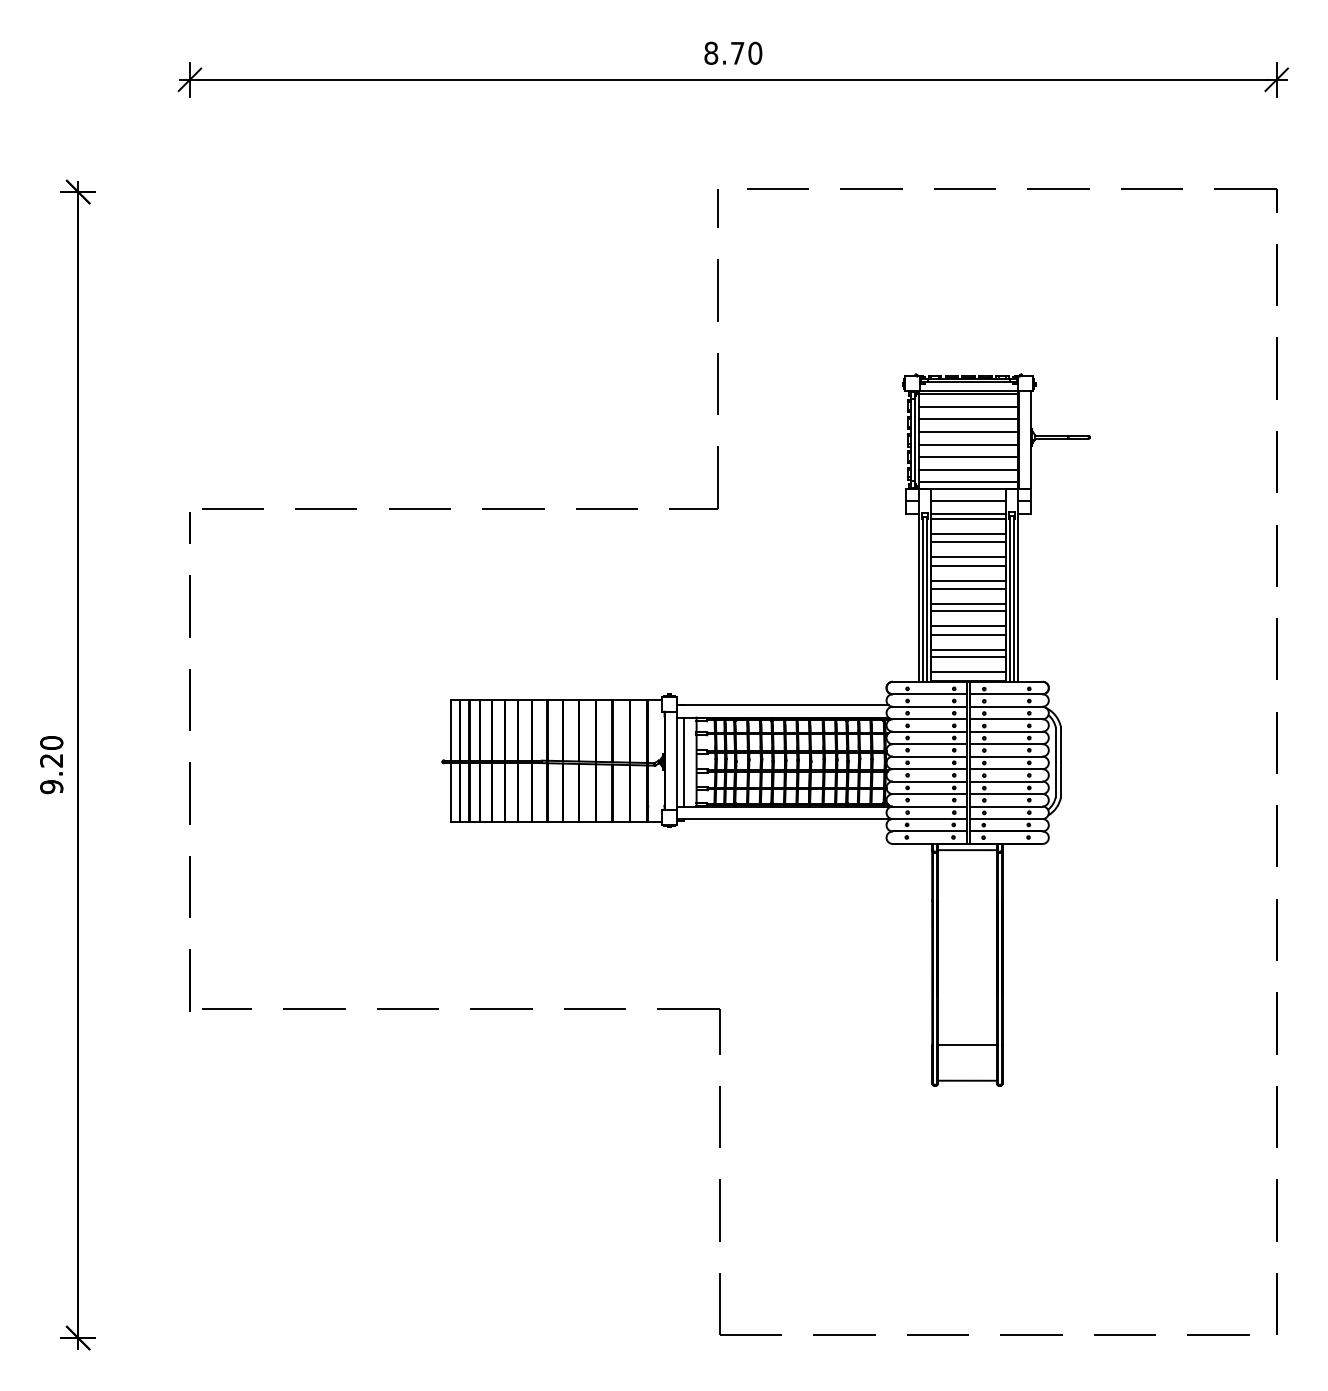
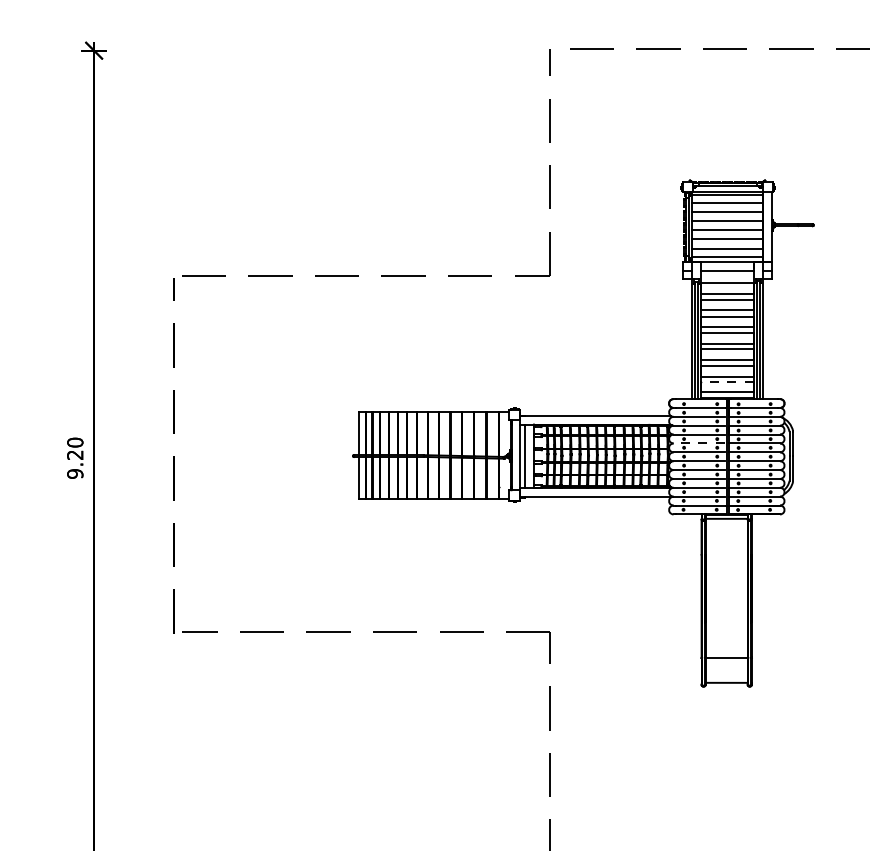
line: (968, 513) -> (727, 279), removed
line: (968, 657) -> (727, 381), solid -> dashed
line: (928, 744) -> (698, 443), solid -> dashed

